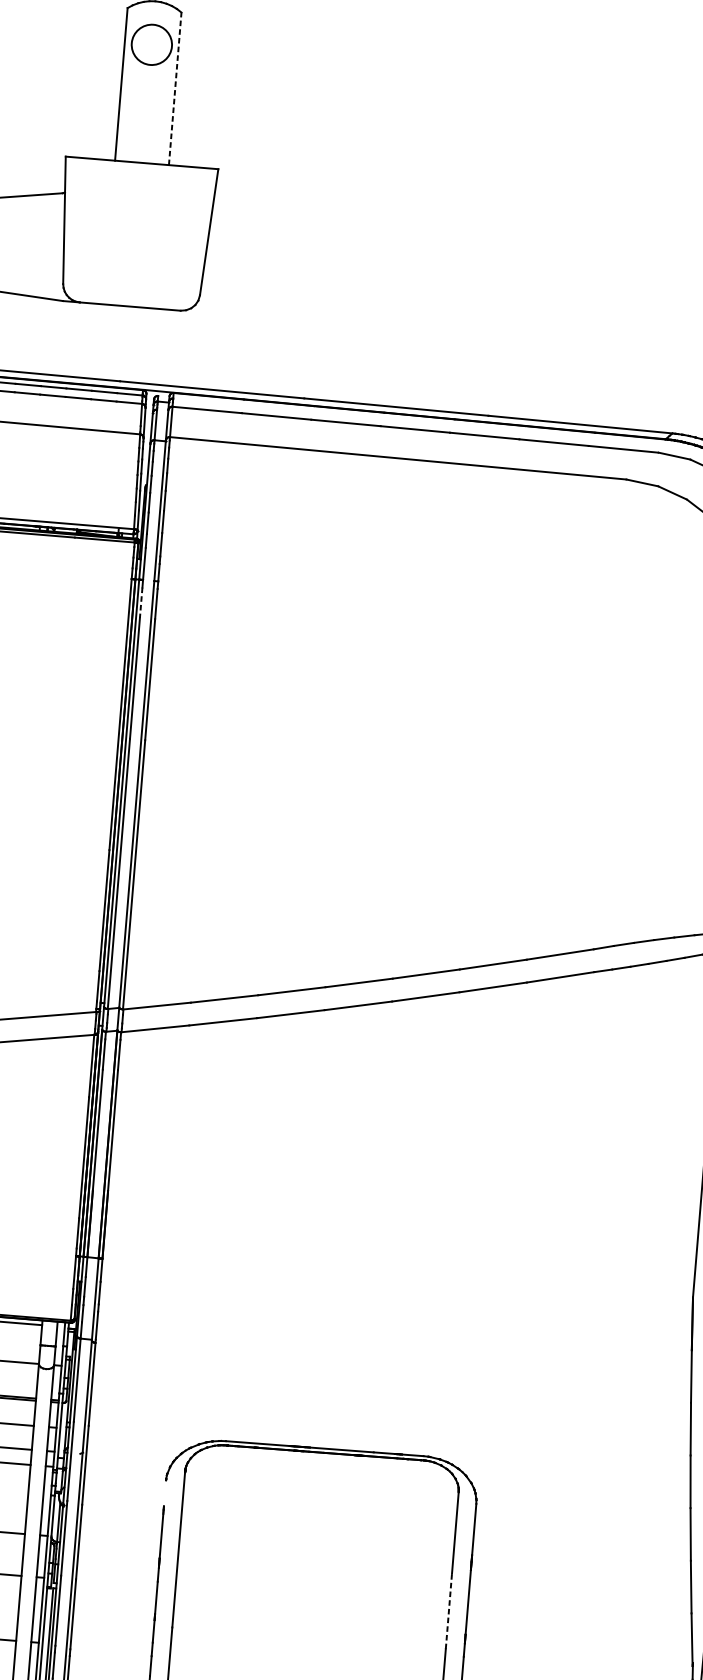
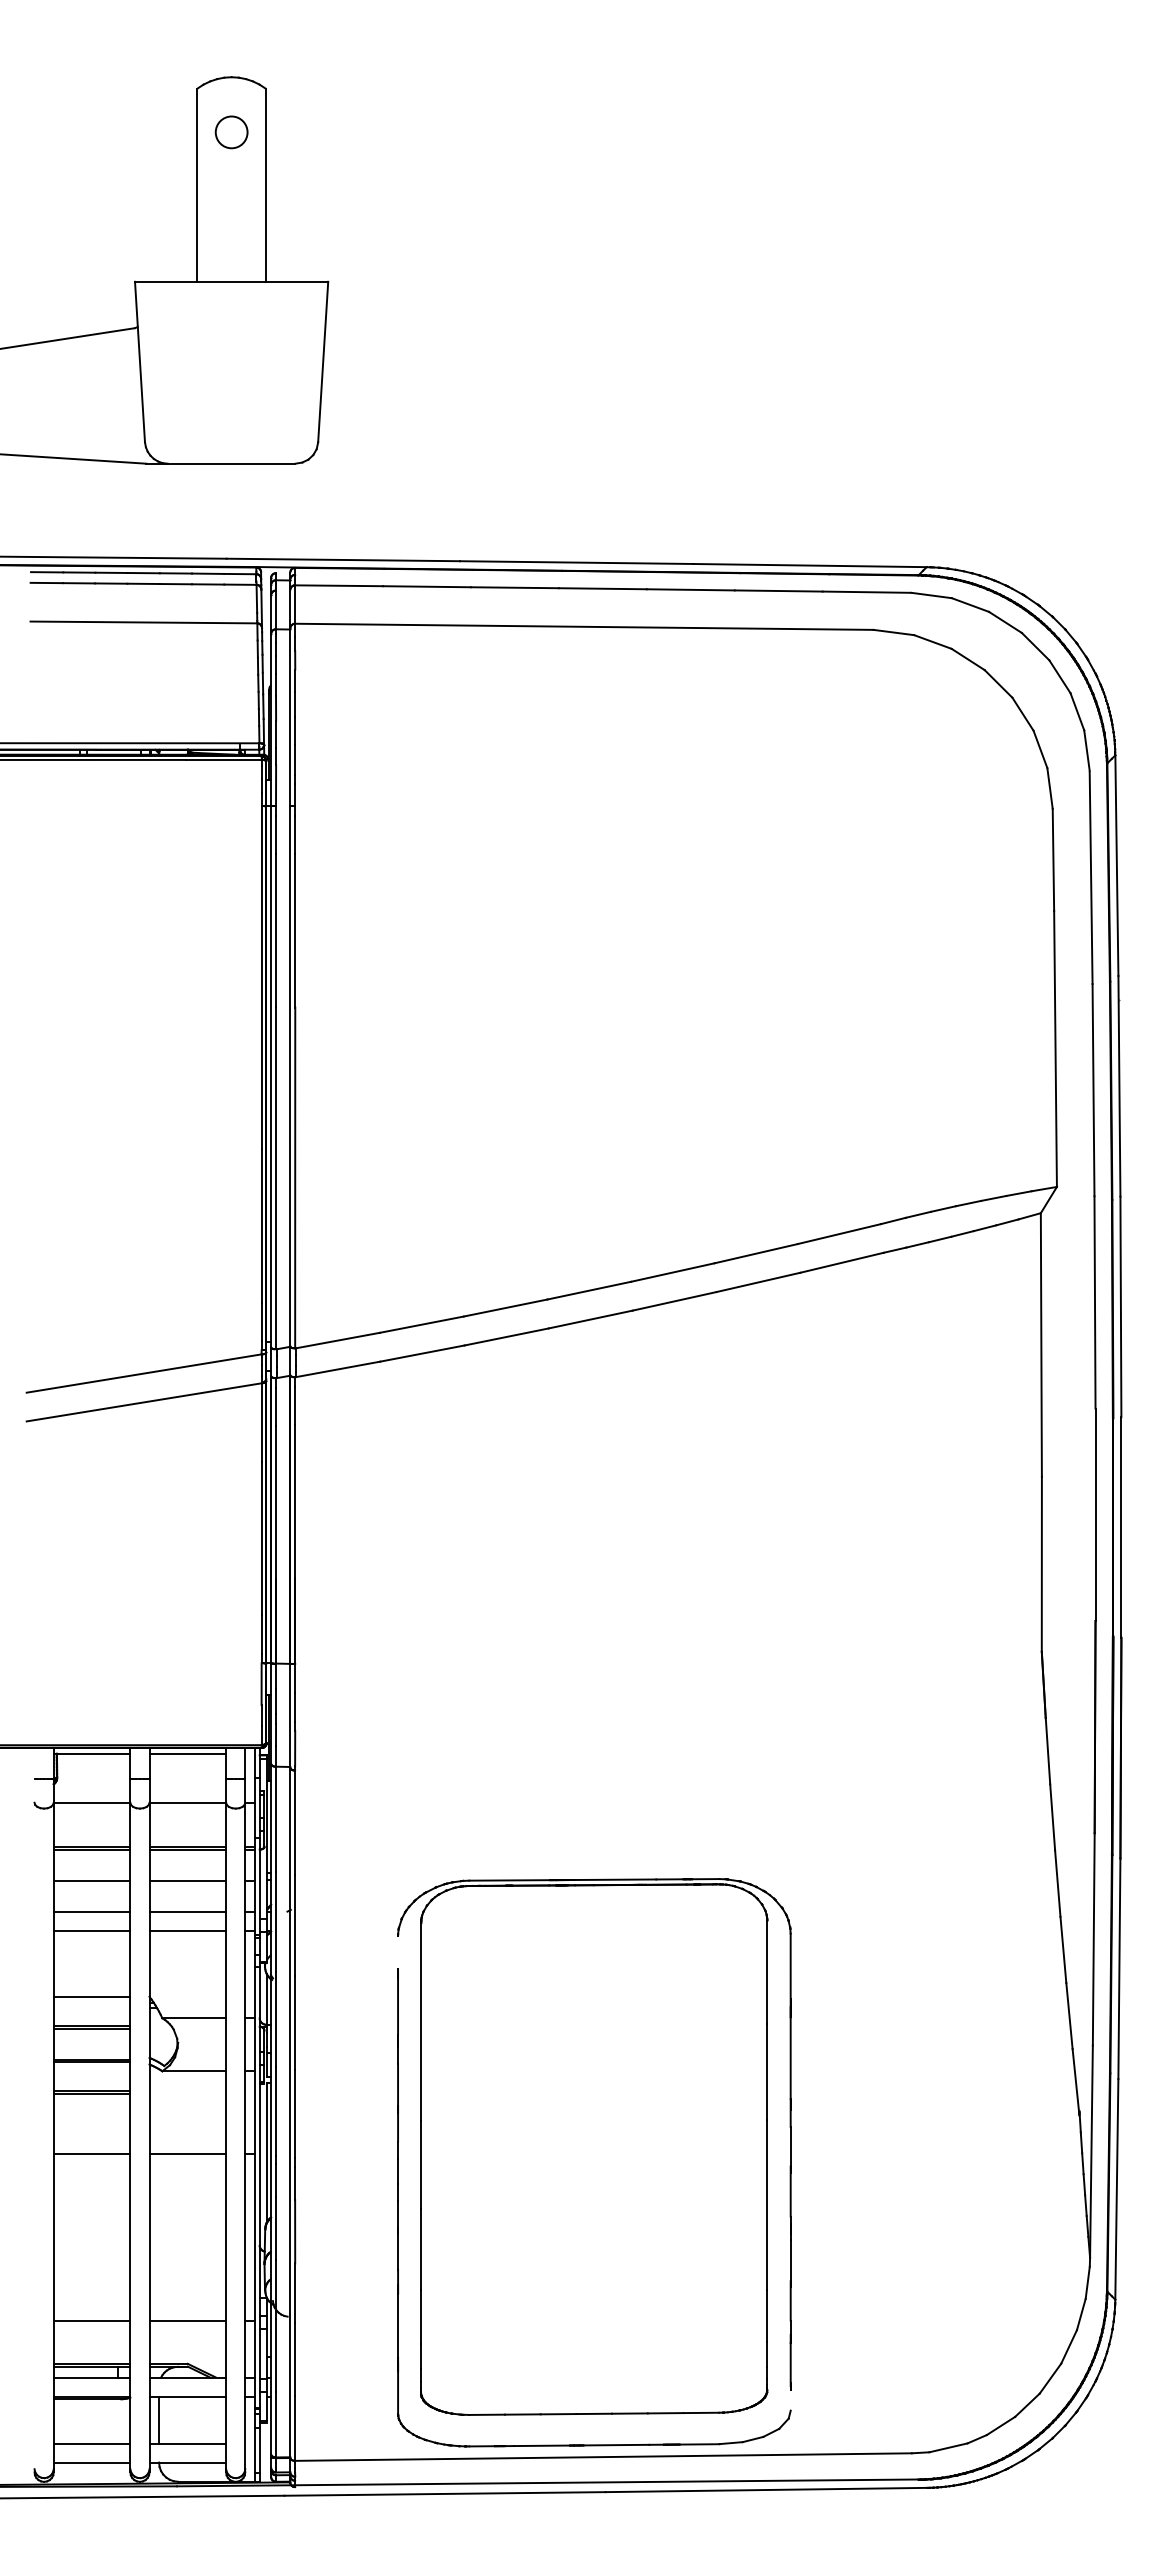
circle: (151, 44) -> (231, 132), size x0.62
line: (175, 89) -> (265, 185), dashed -> solid
line: (141, 603) -> (276, 835), dashed -> solid
line: (449, 1611) -> (767, 2071), dashed -> solid

